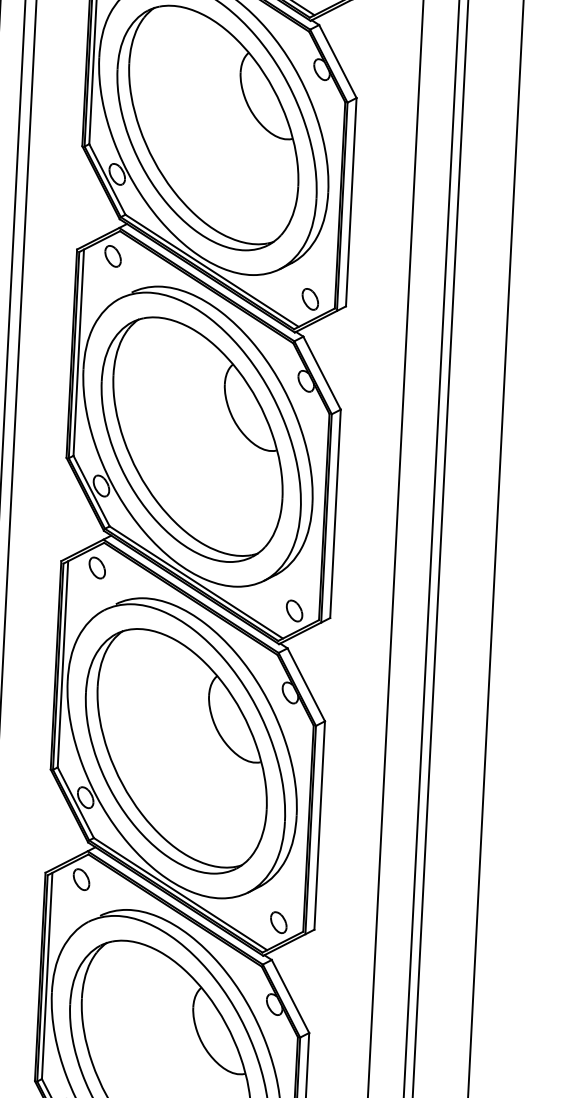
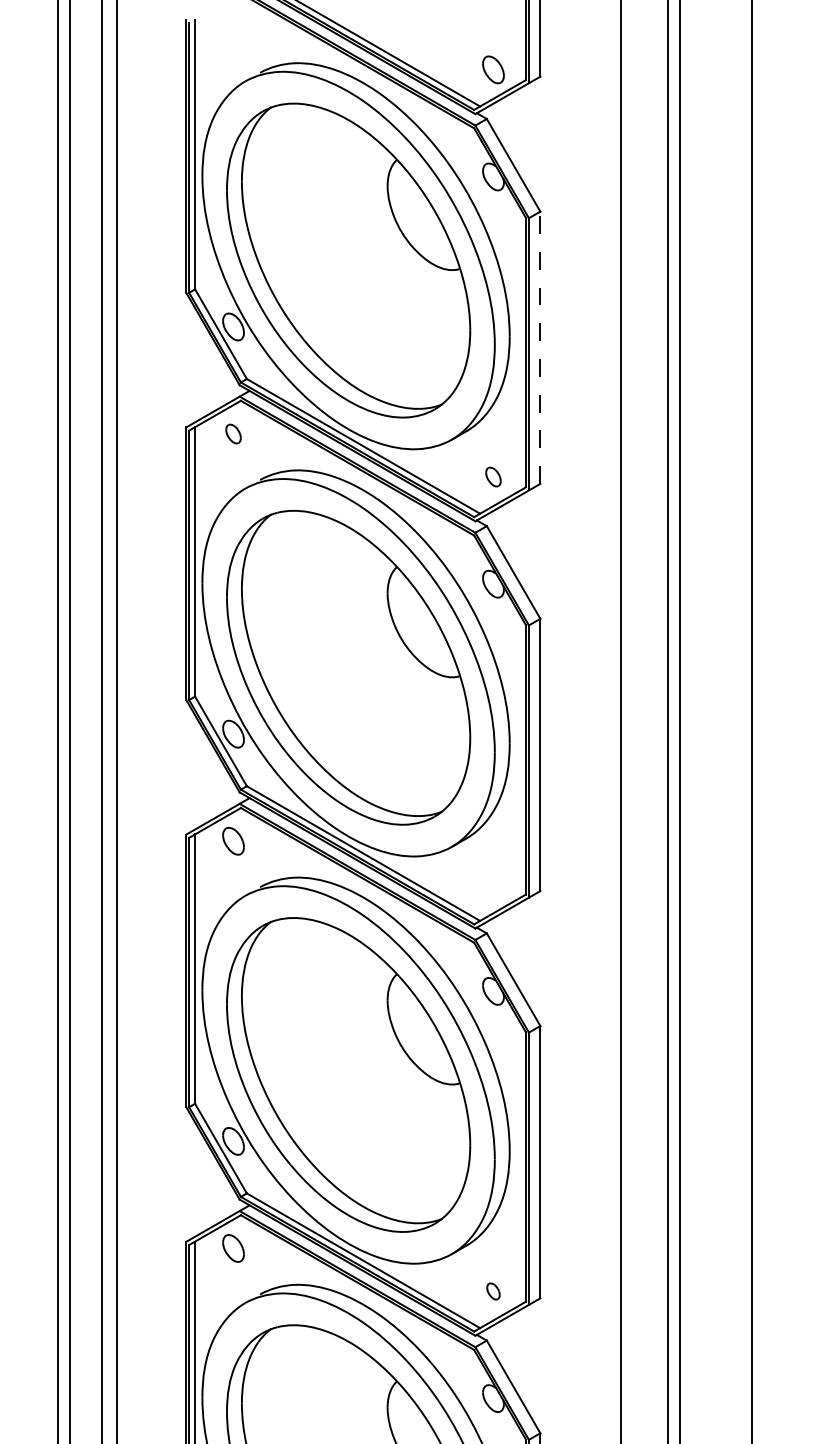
line: (351, 202) -> (540, 347), solid -> dashed
part: (113, 255) -> (233, 433), size x0.7
part: (310, 298) -> (493, 476), size x0.7
part: (294, 611) -> (493, 884), removed
part: (278, 922) -> (493, 1291), size x0.6

